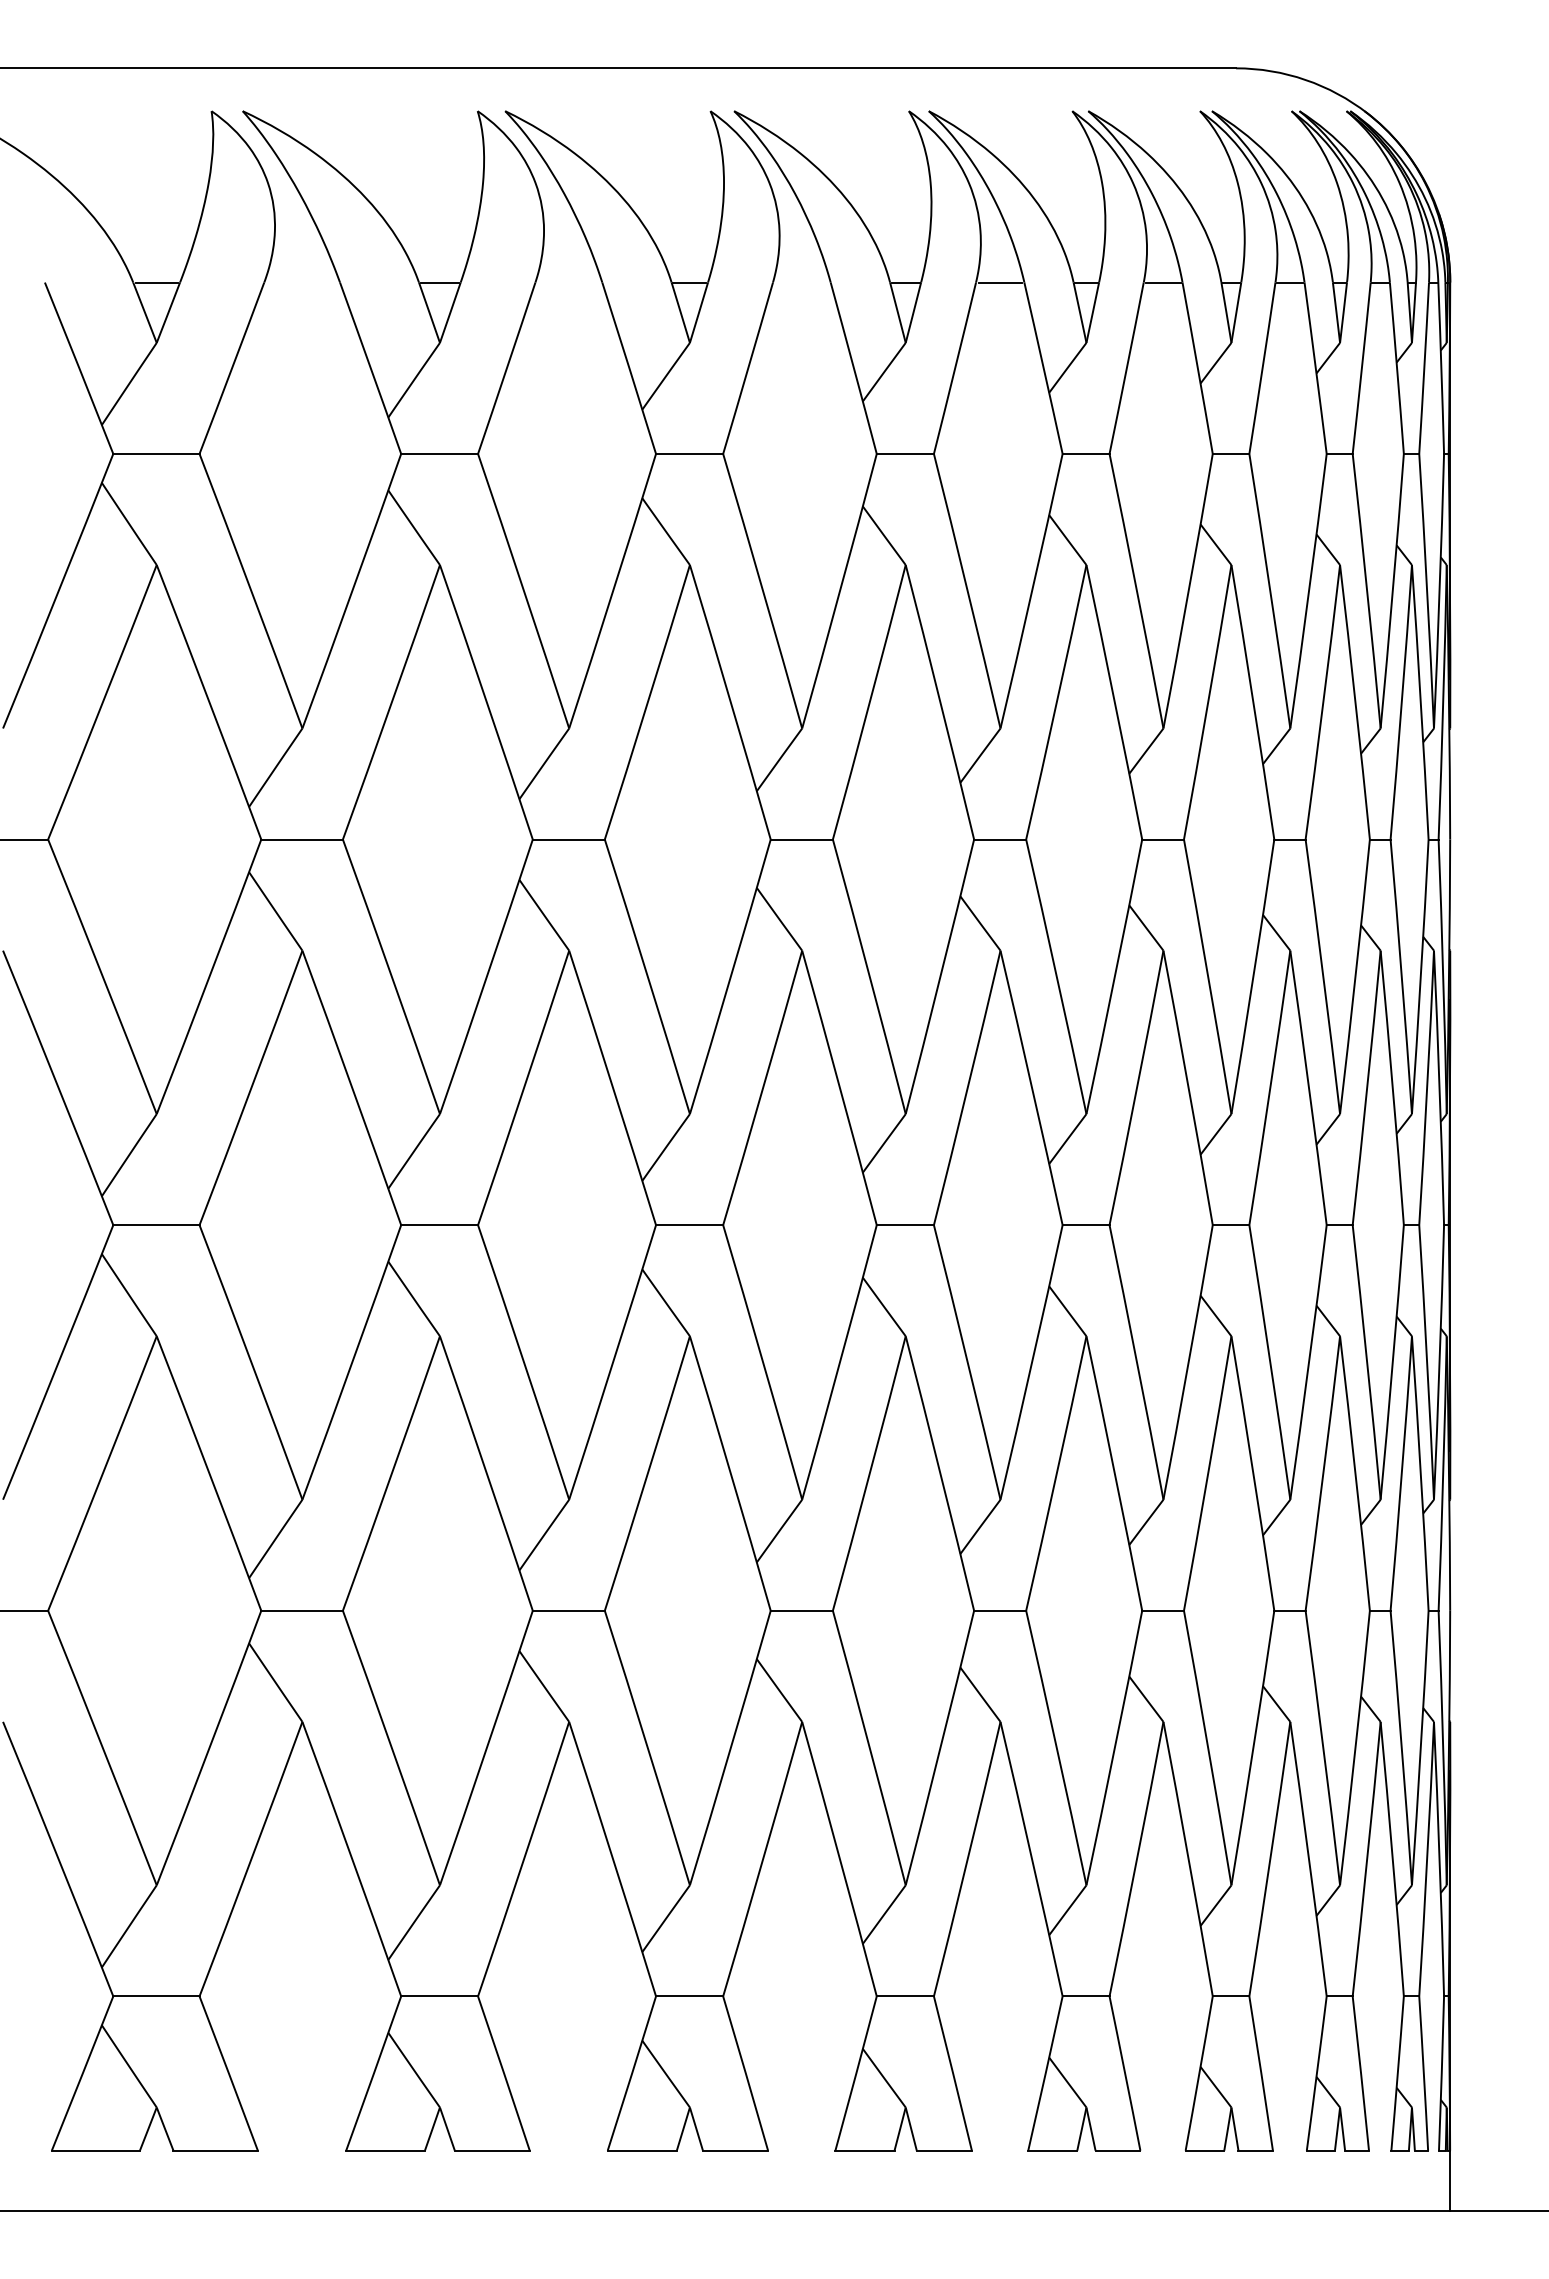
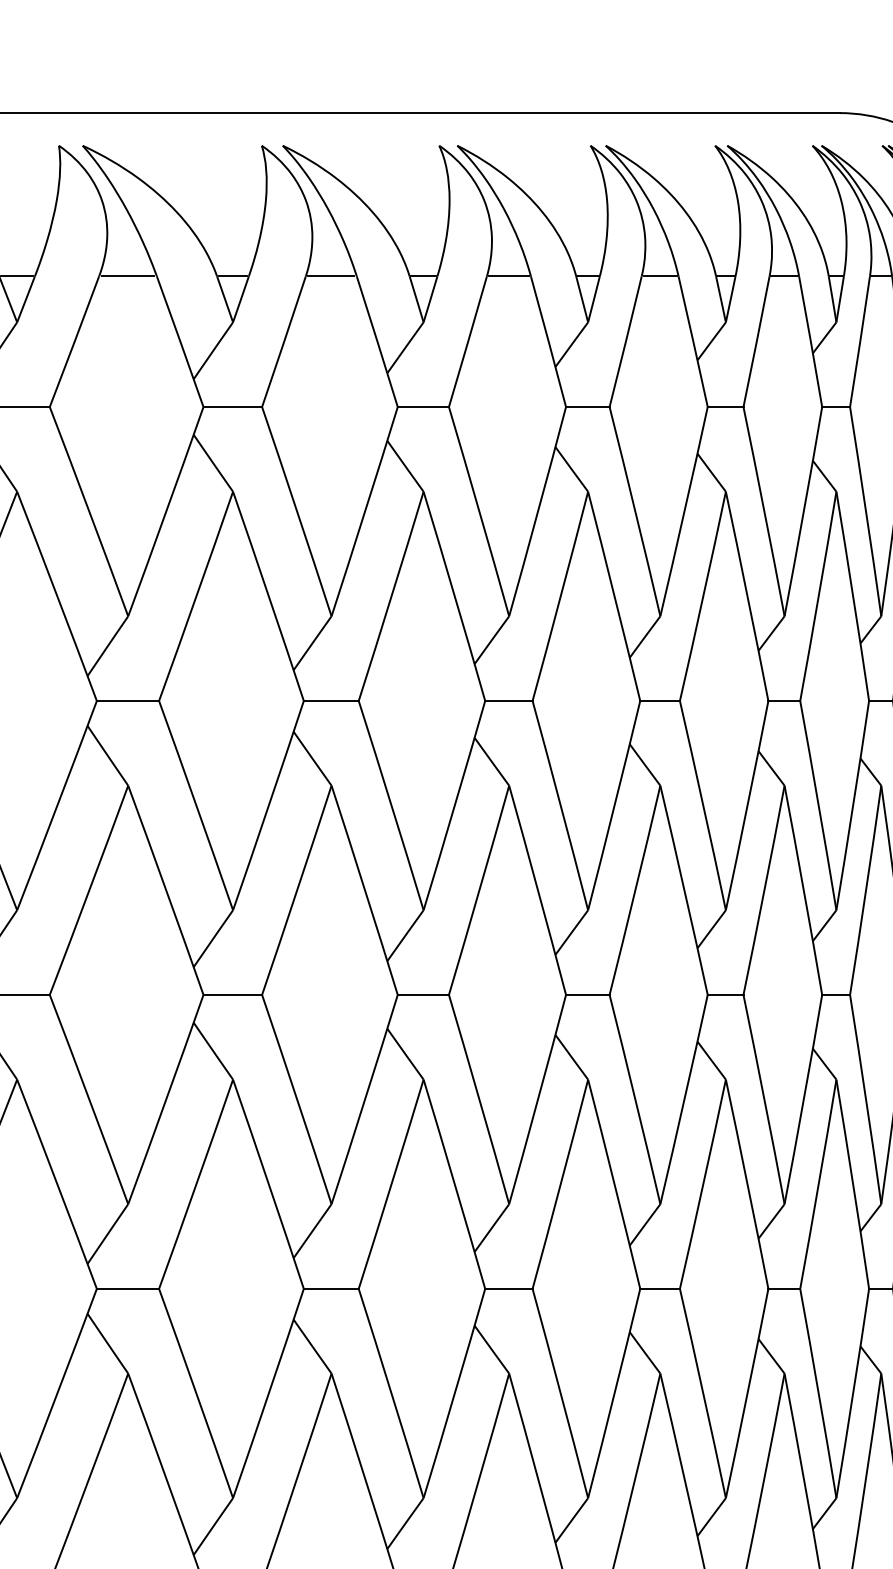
line: (302, 282) -> (128, 276), added
line: (568, 282) -> (331, 276), added
line: (801, 282) -> (508, 276), added

